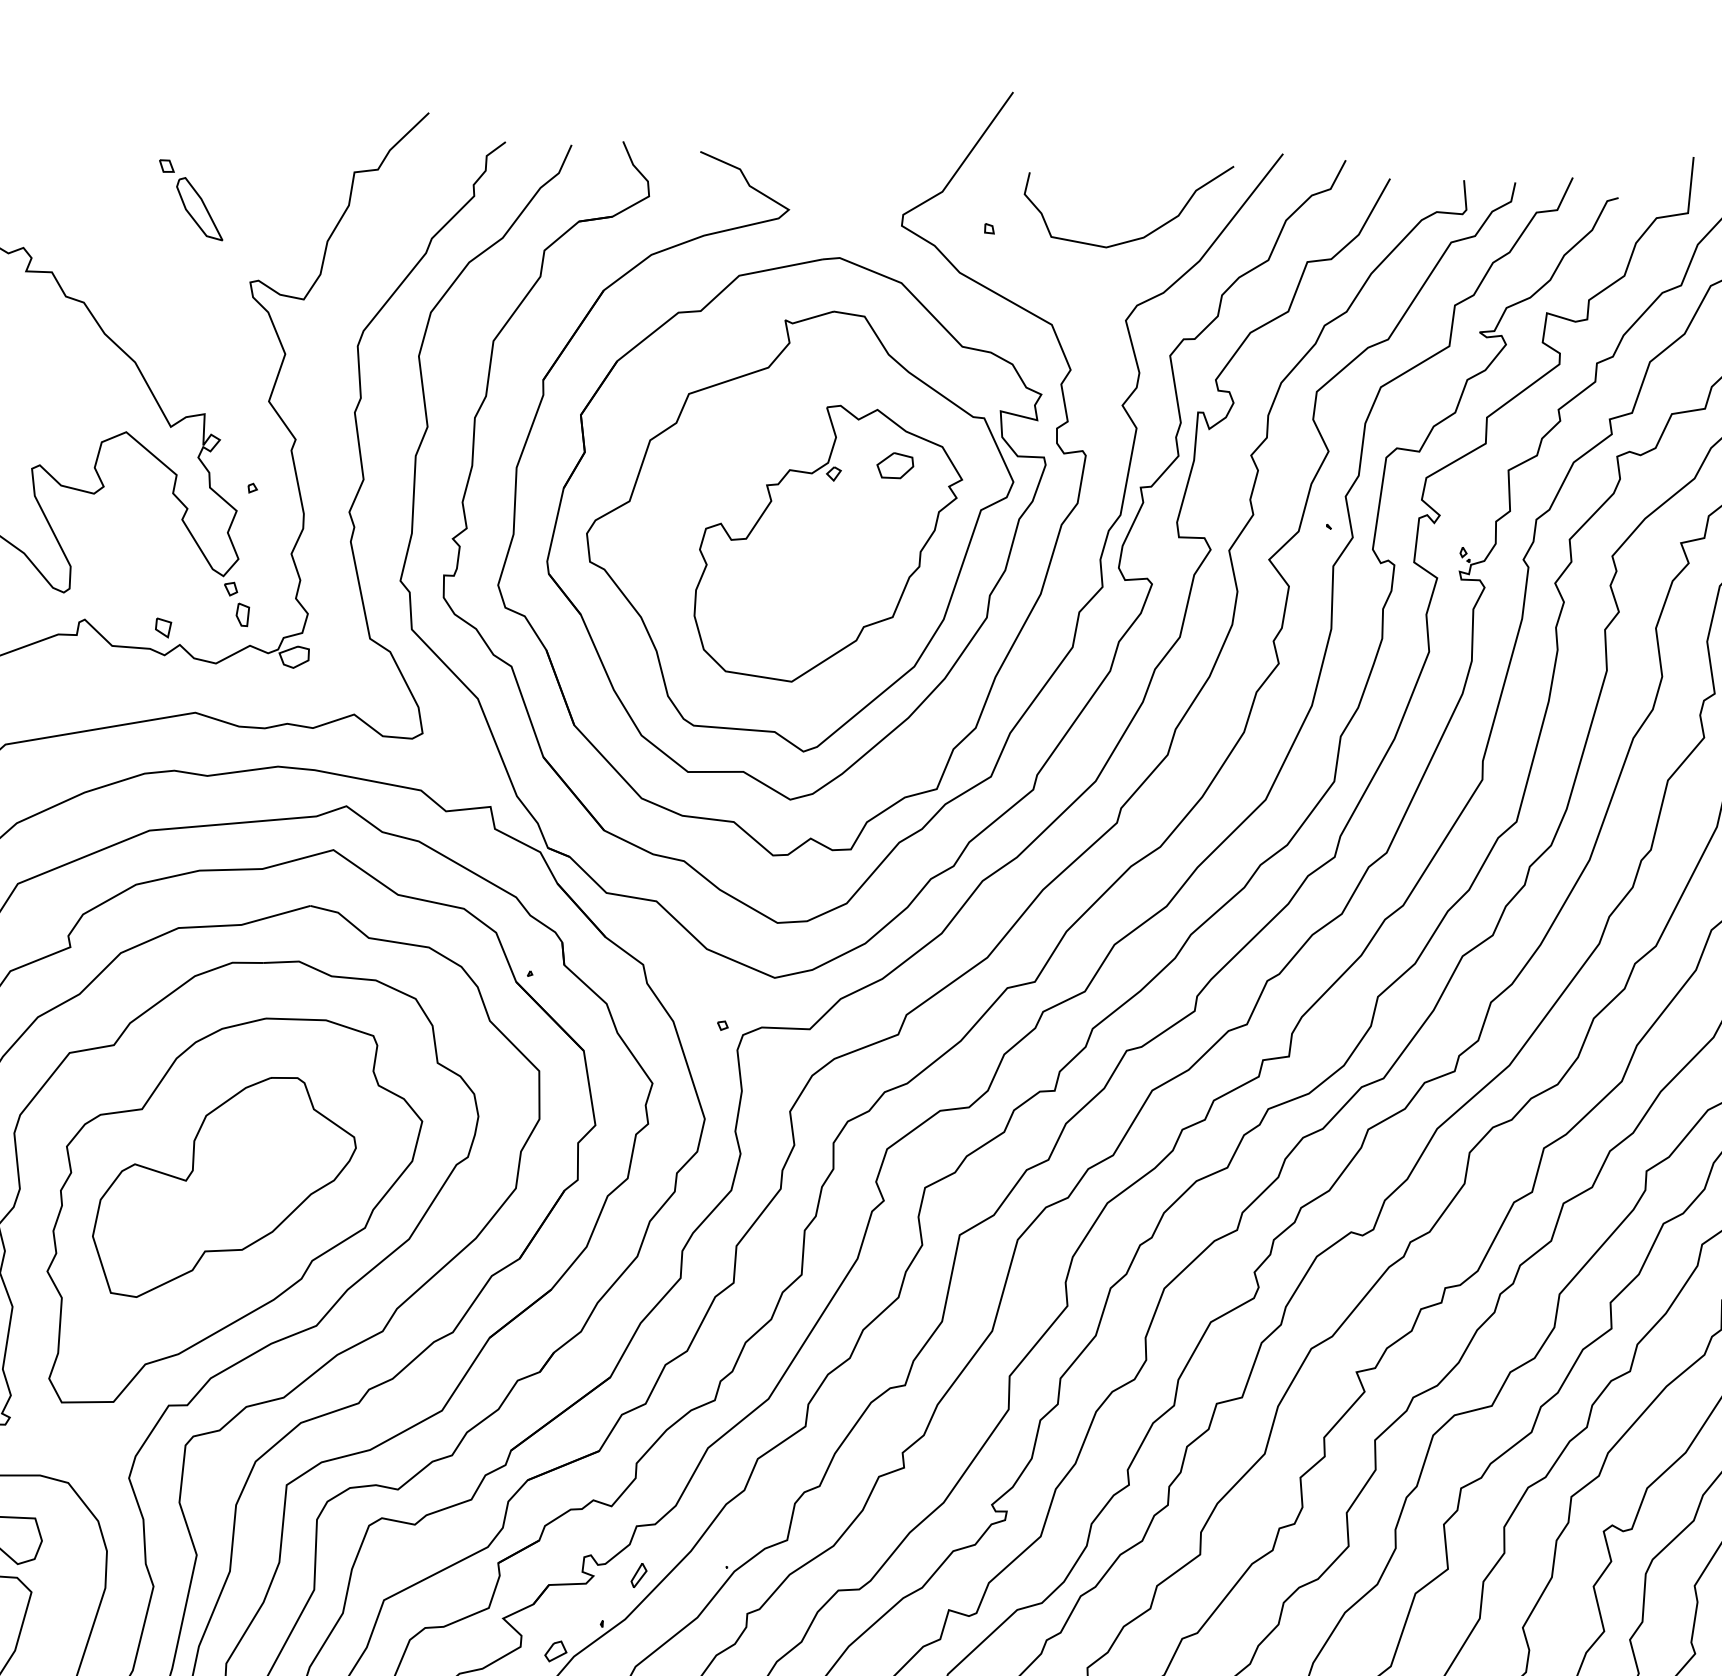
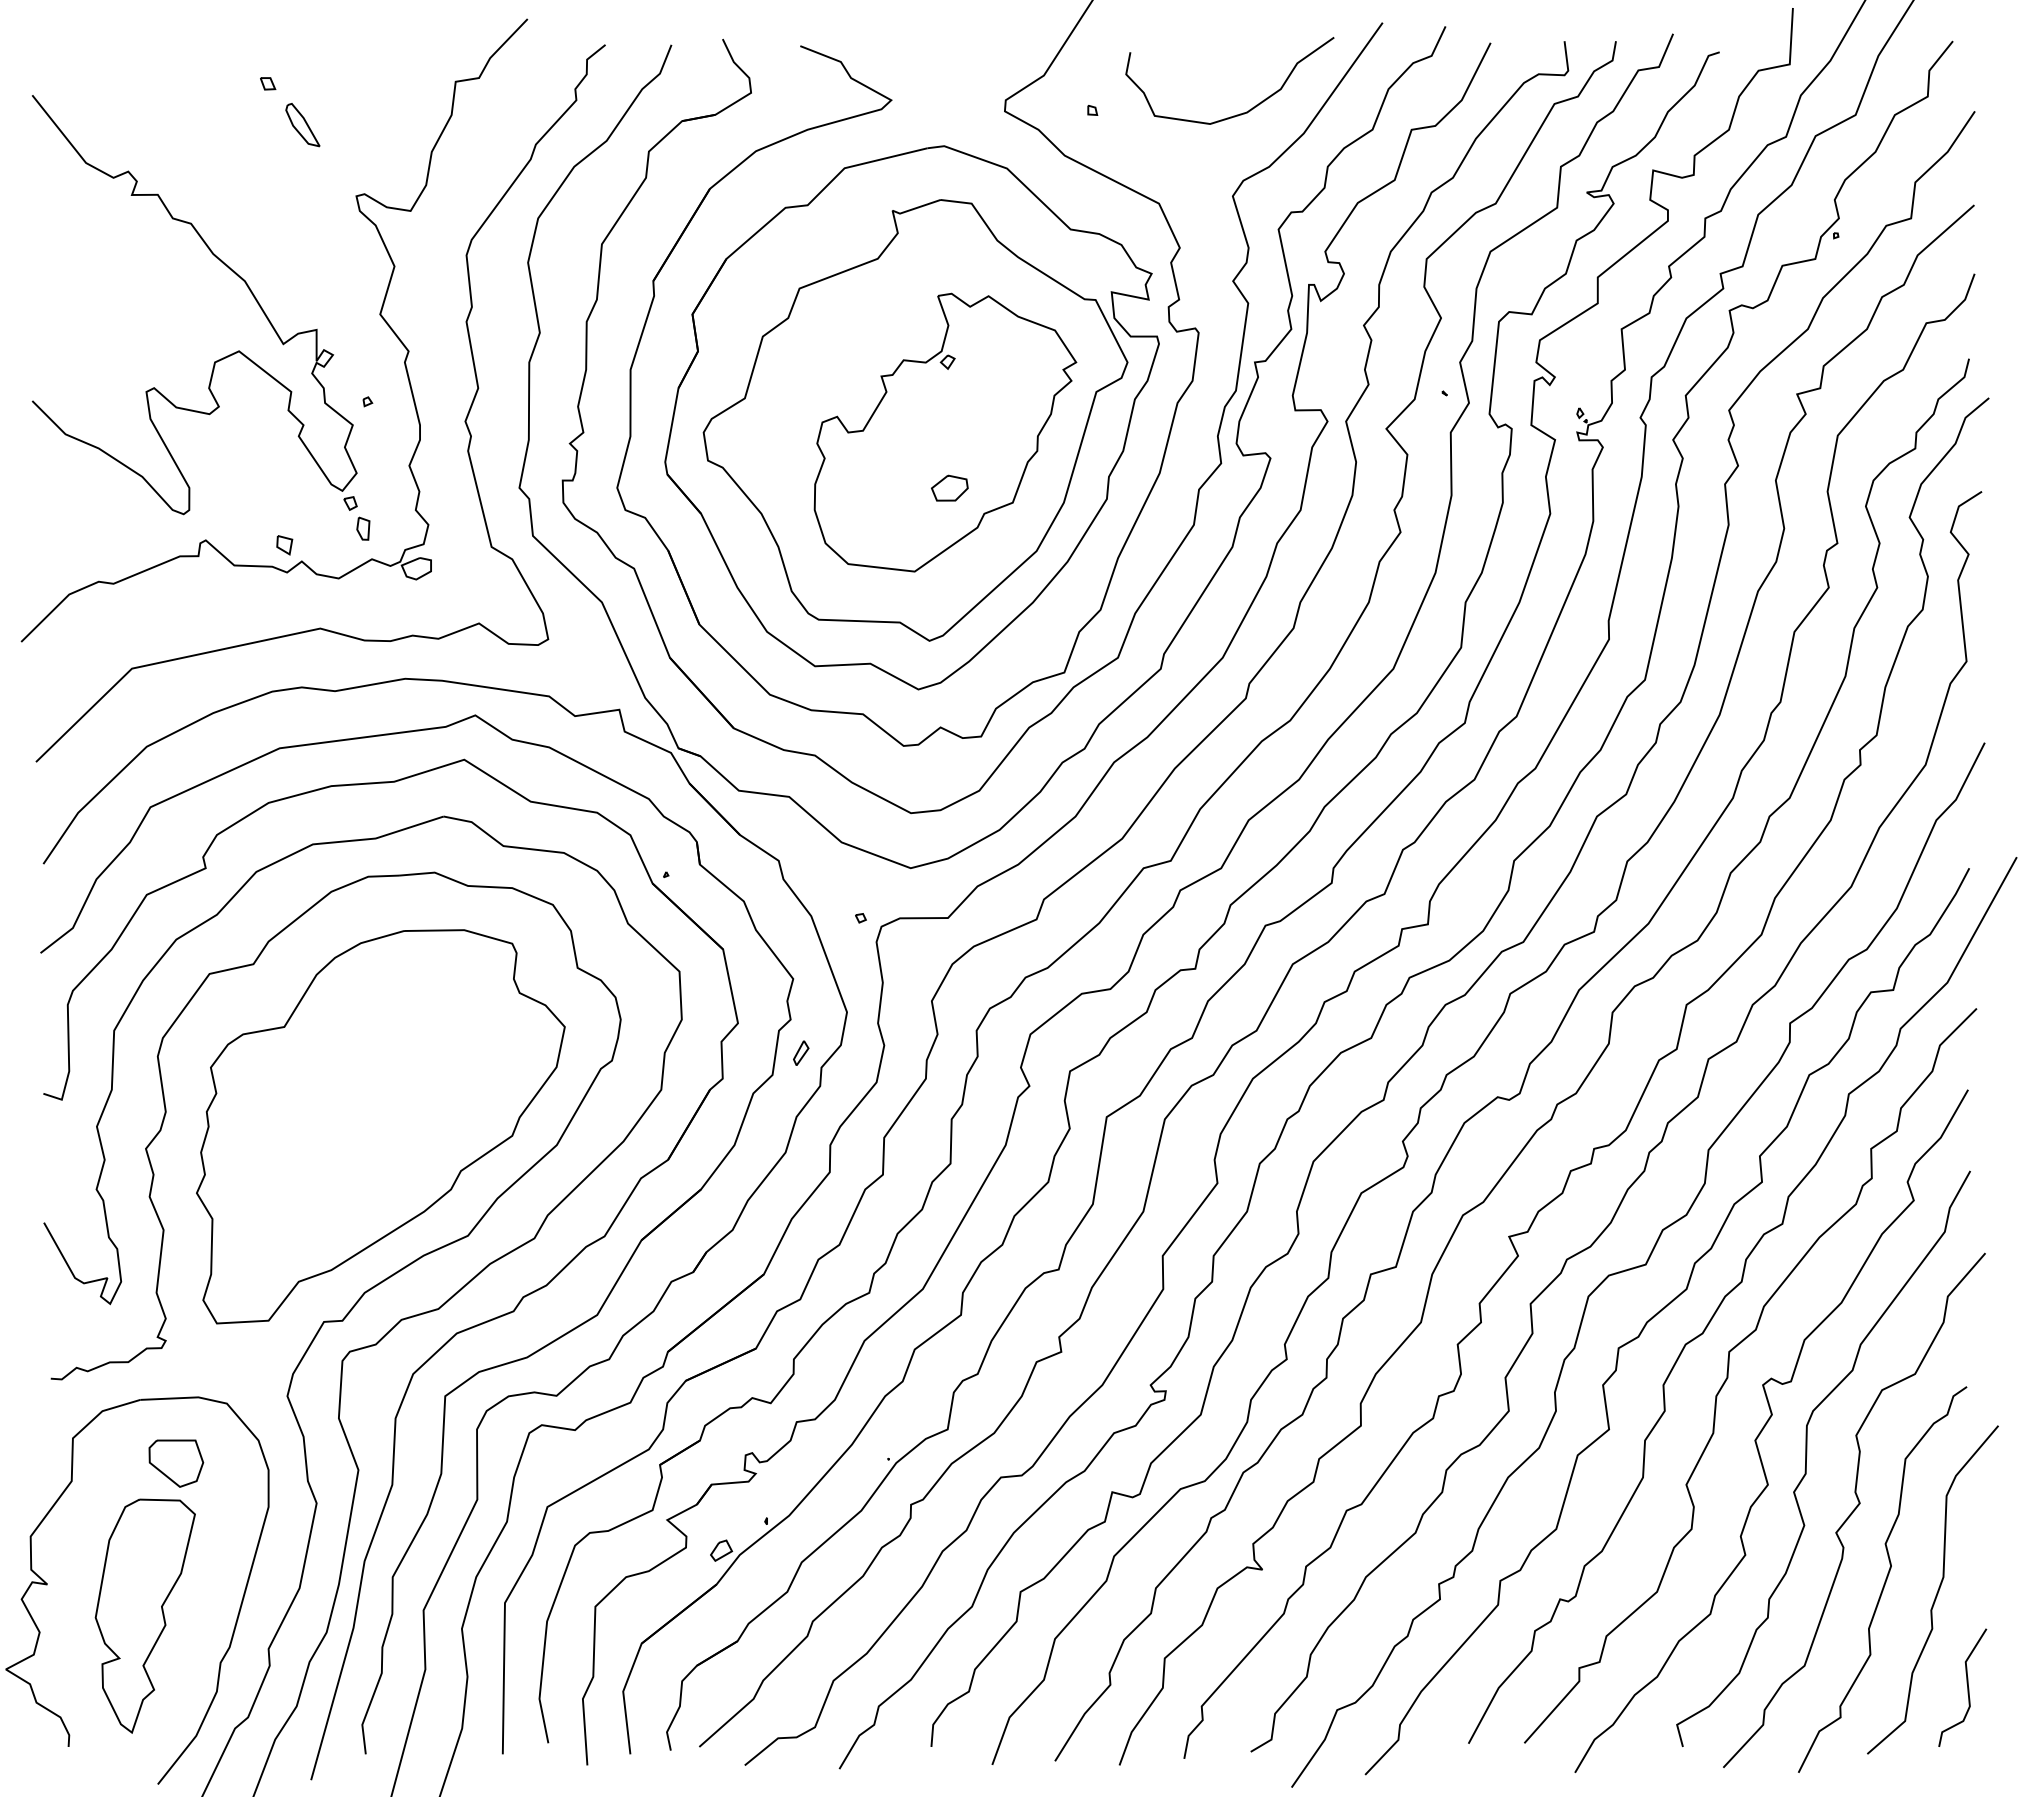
part: (199, 208) -> (302, 124), size x0.7
part: (895, 464) -> (949, 487), moved
part: (223, 1187) -> (369, 1101), removed
part: (639, 1574) -> (801, 1052), moved

